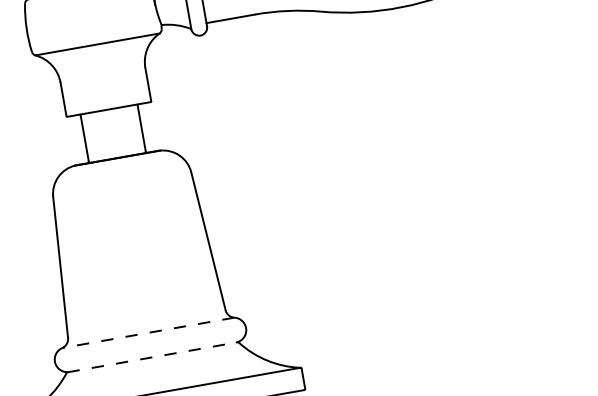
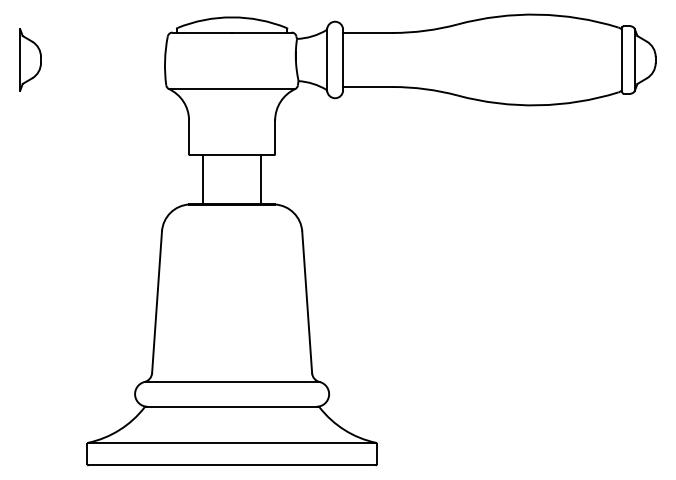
line: (147, 332) -> (231, 381), dashed -> solid
line: (153, 356) -> (232, 406), dashed -> solid

